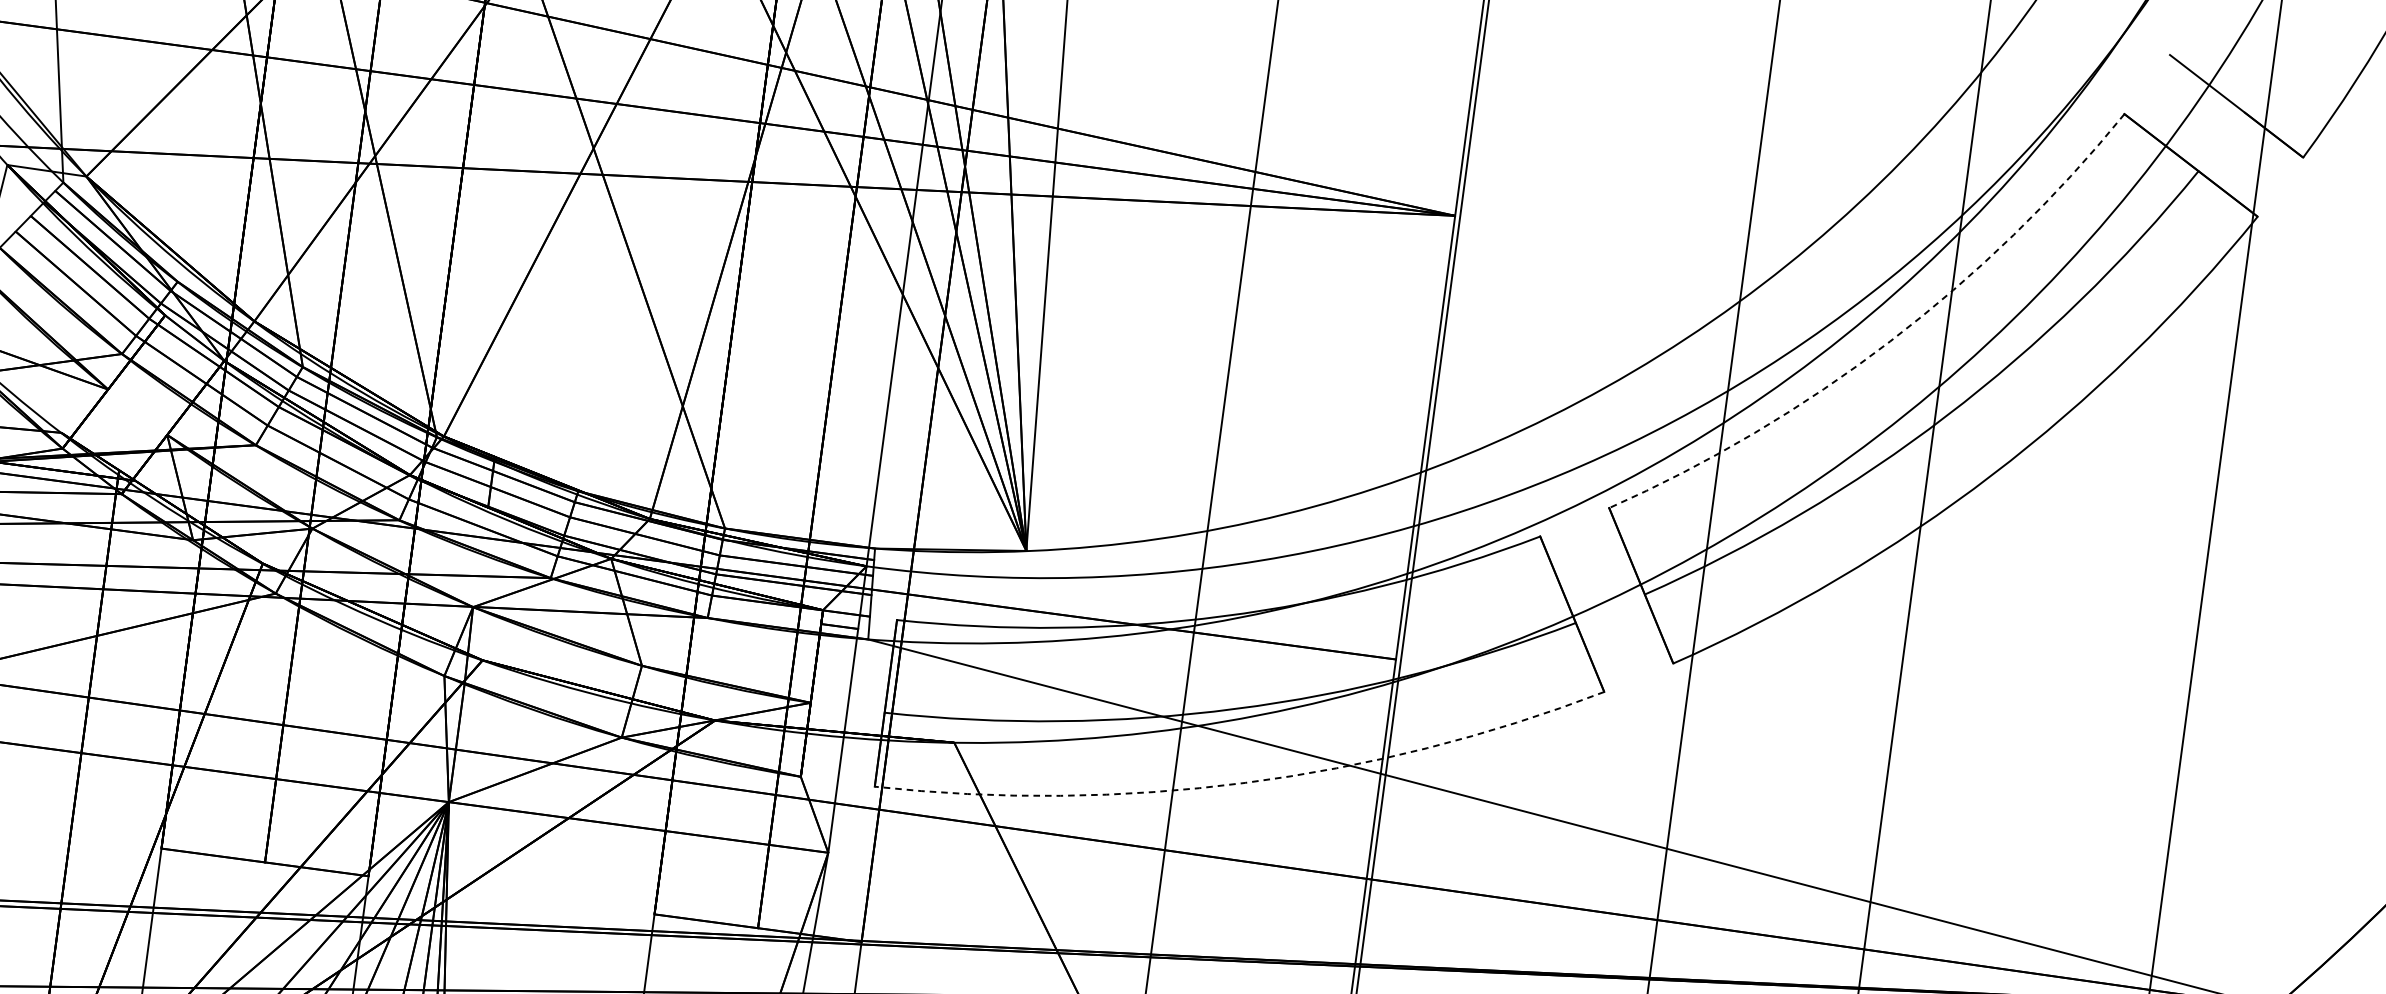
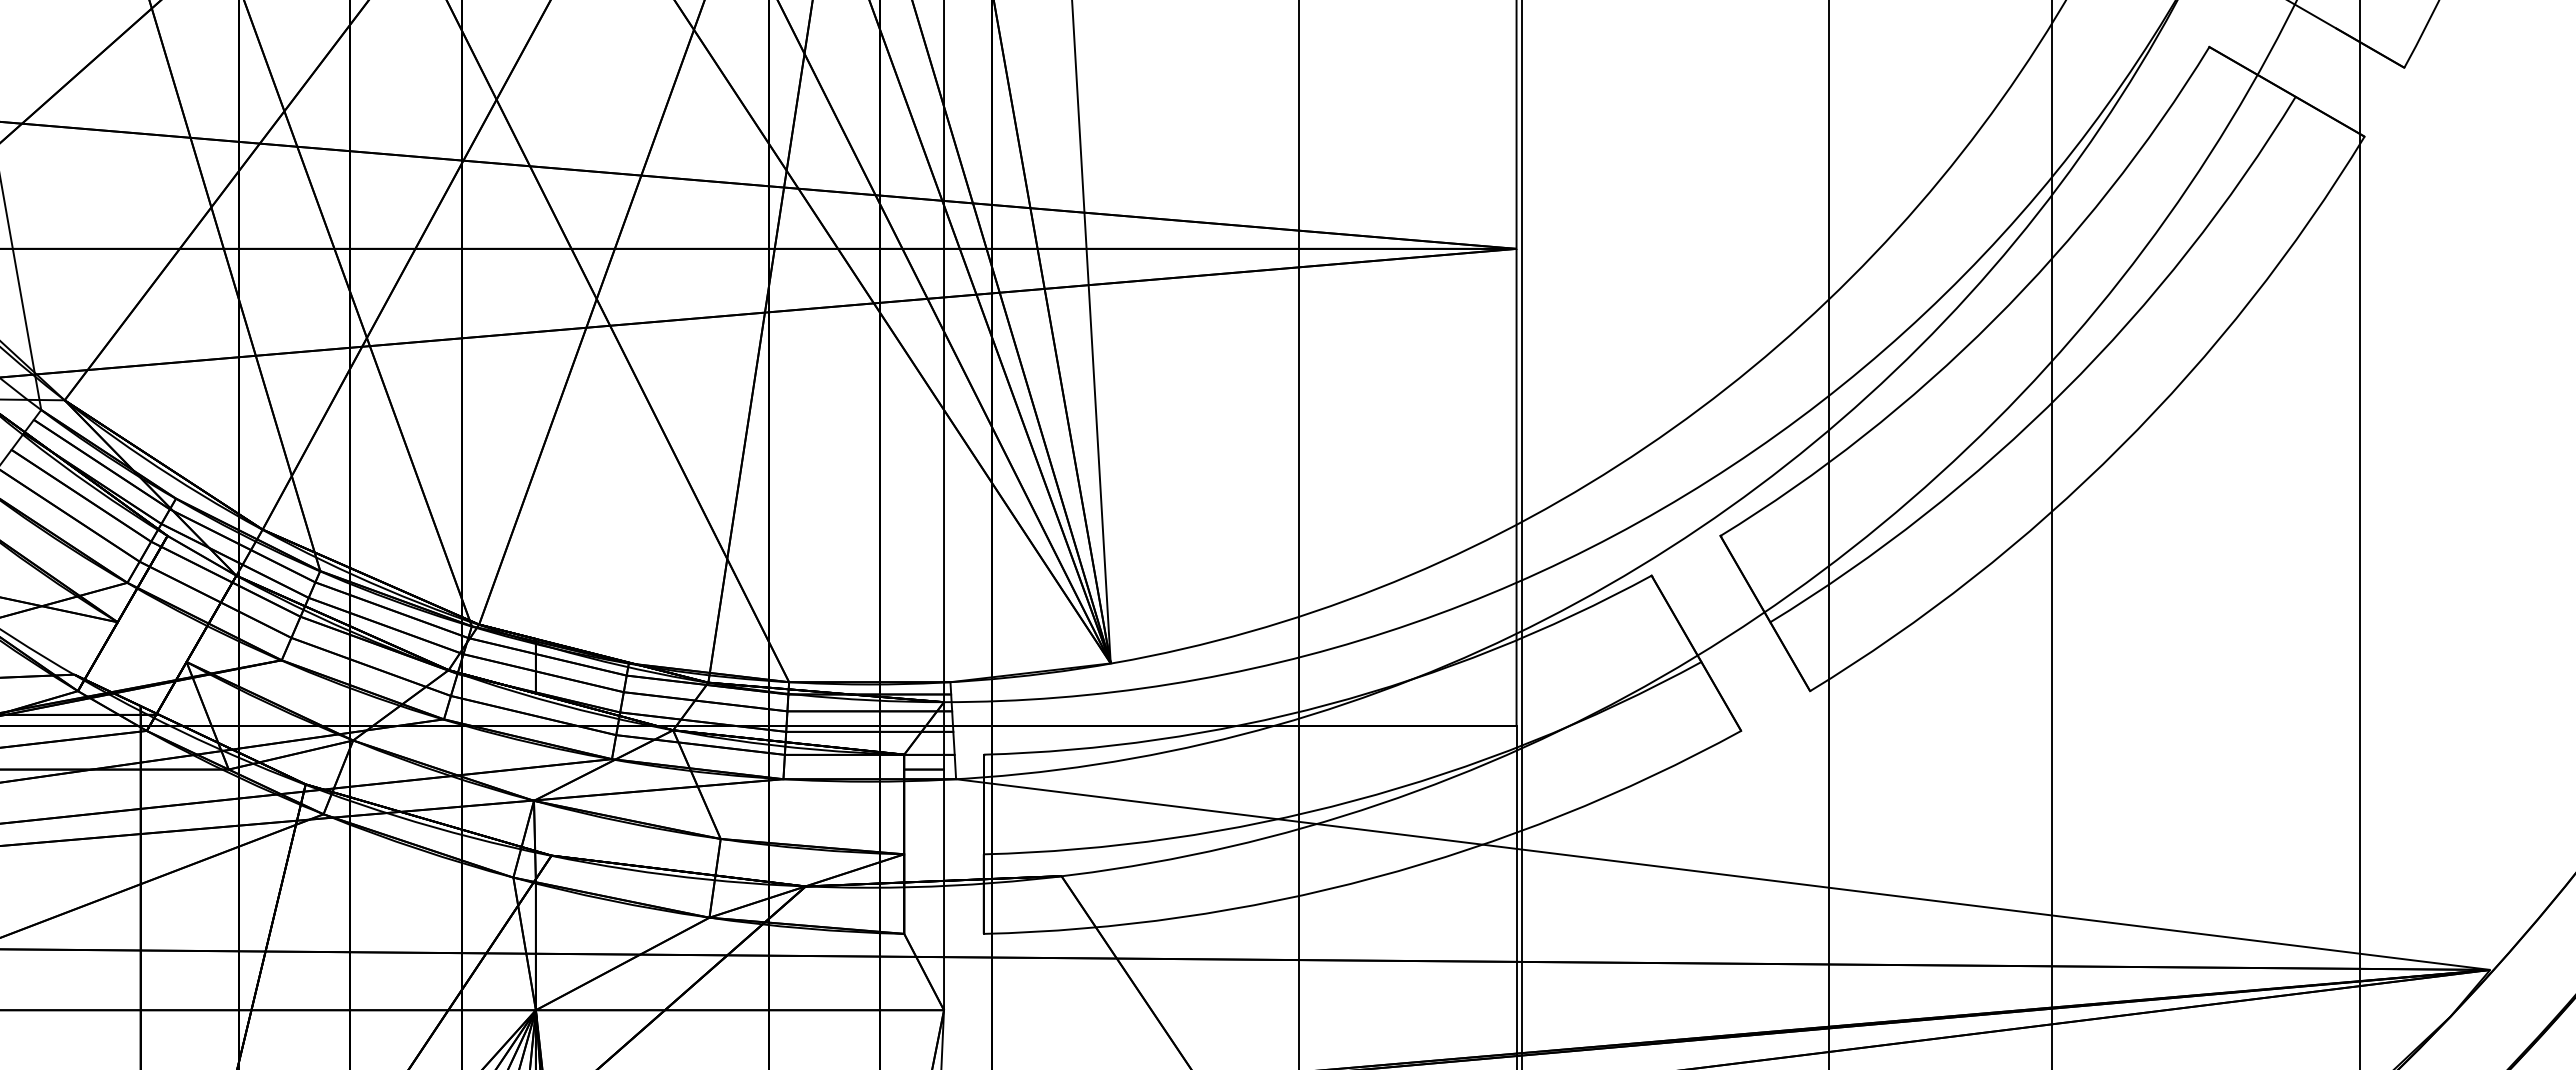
arc: (1889, 341) -> (1993, 320), dashed -> solid
arc: (1245, 782) -> (1374, 877), dashed -> solid

